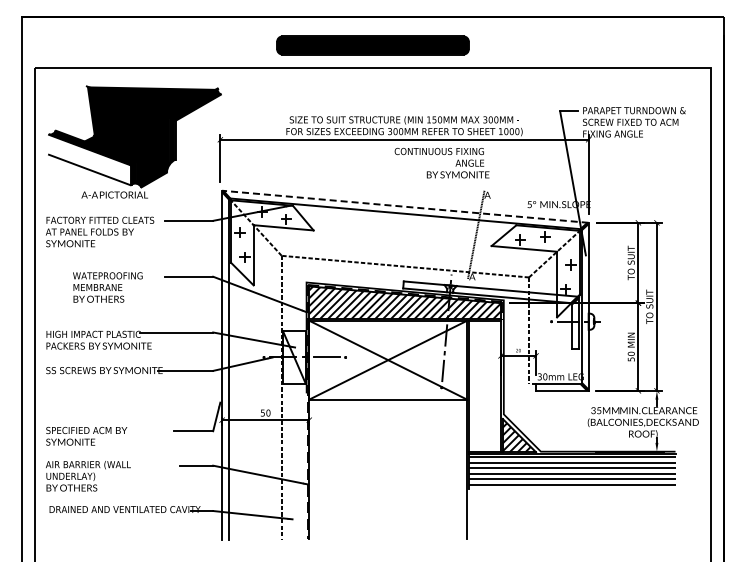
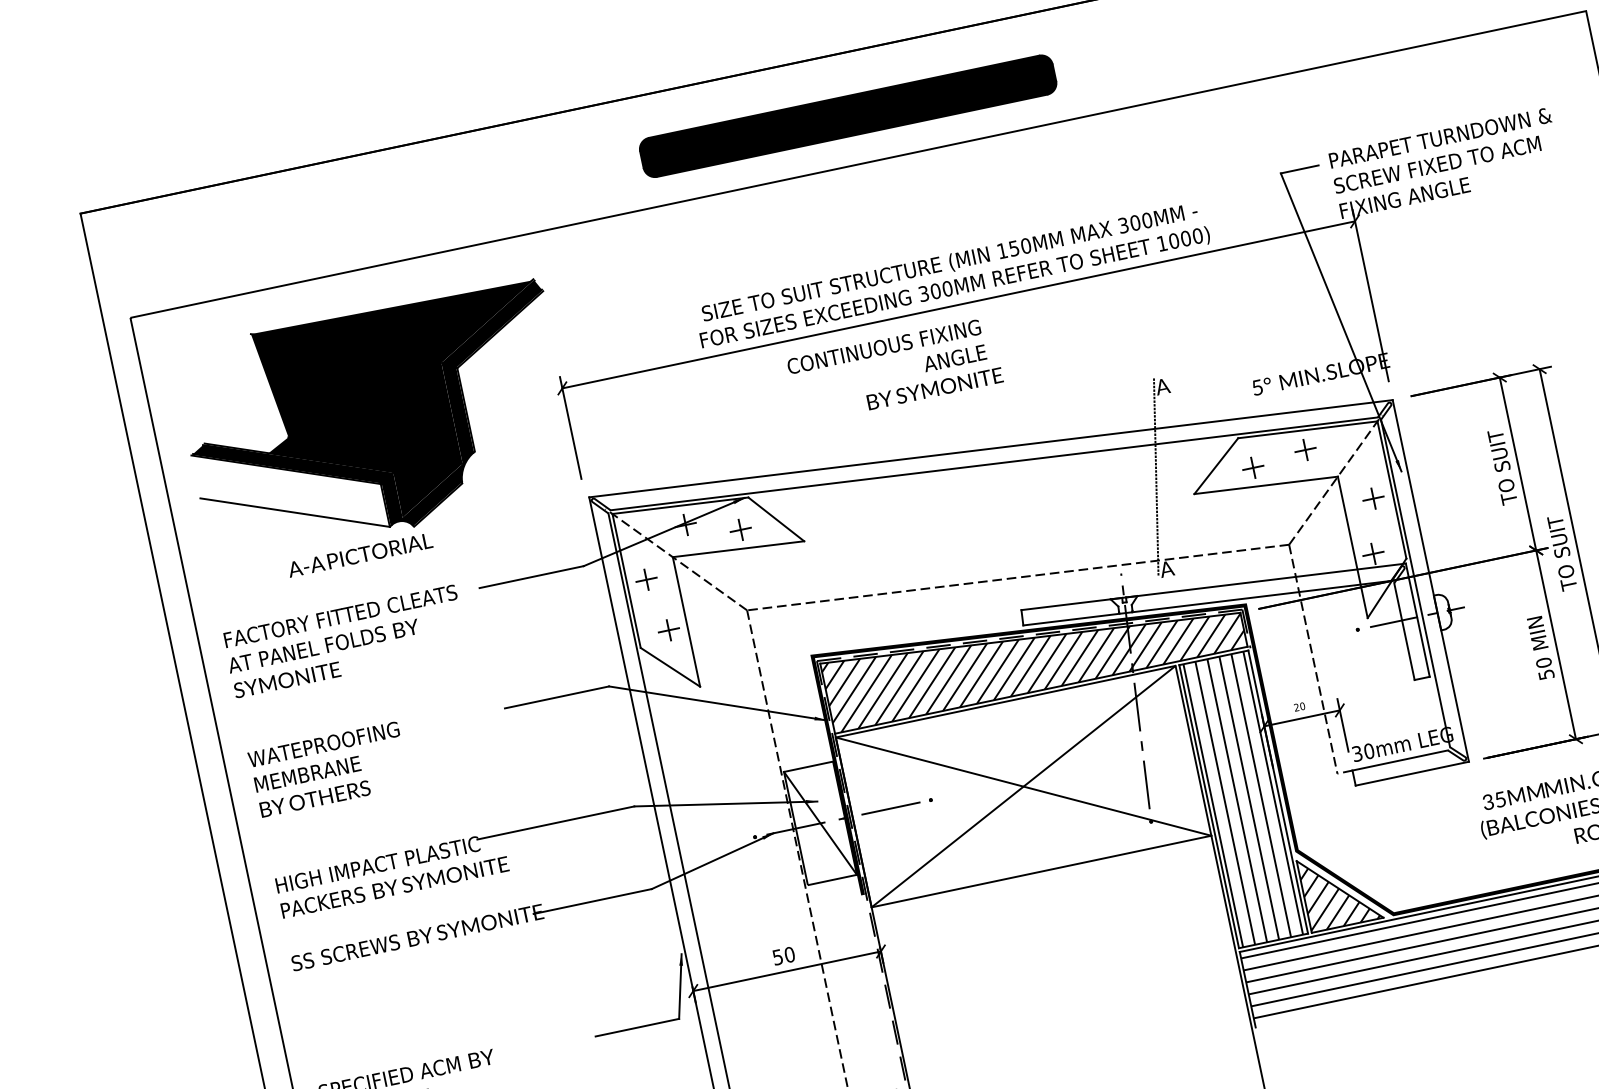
text: (441, 163) -> (894, 371), moved
line: (405, 206) -> (991, 448), dashed -> solid
text: (107, 287) -> (328, 769), moved
hatch: (484, 386) -> (1242, 799), added

